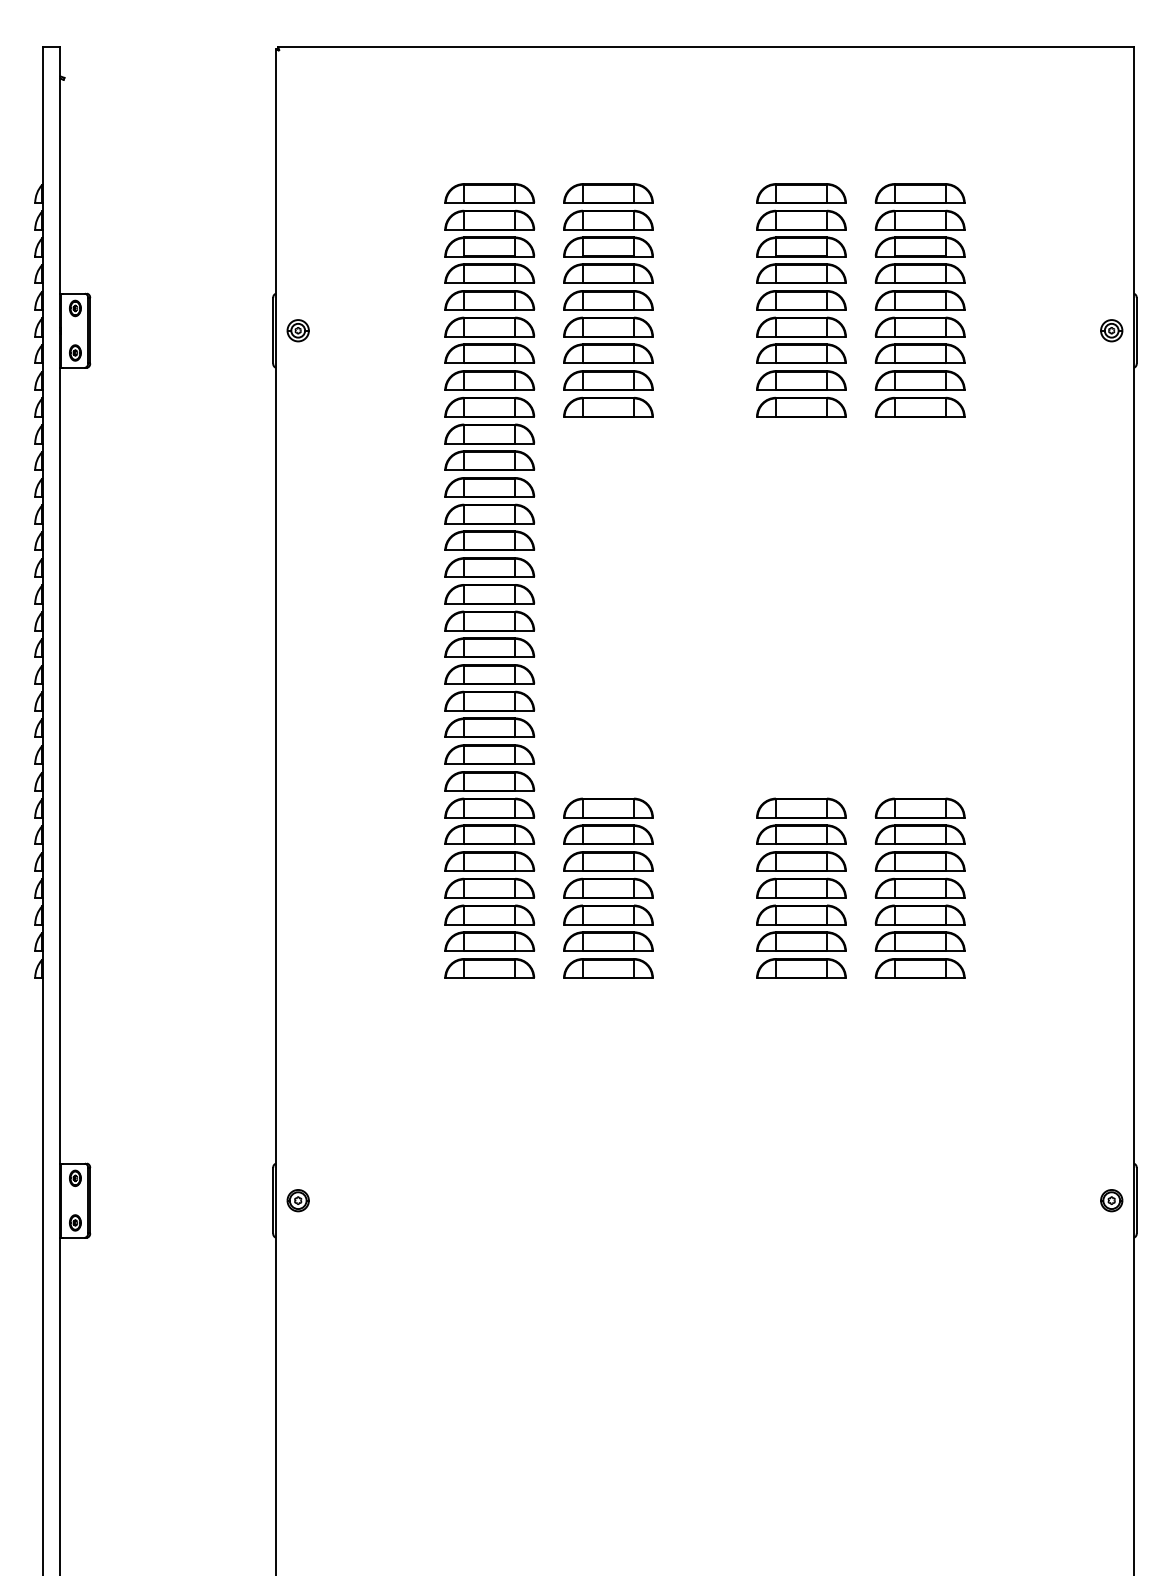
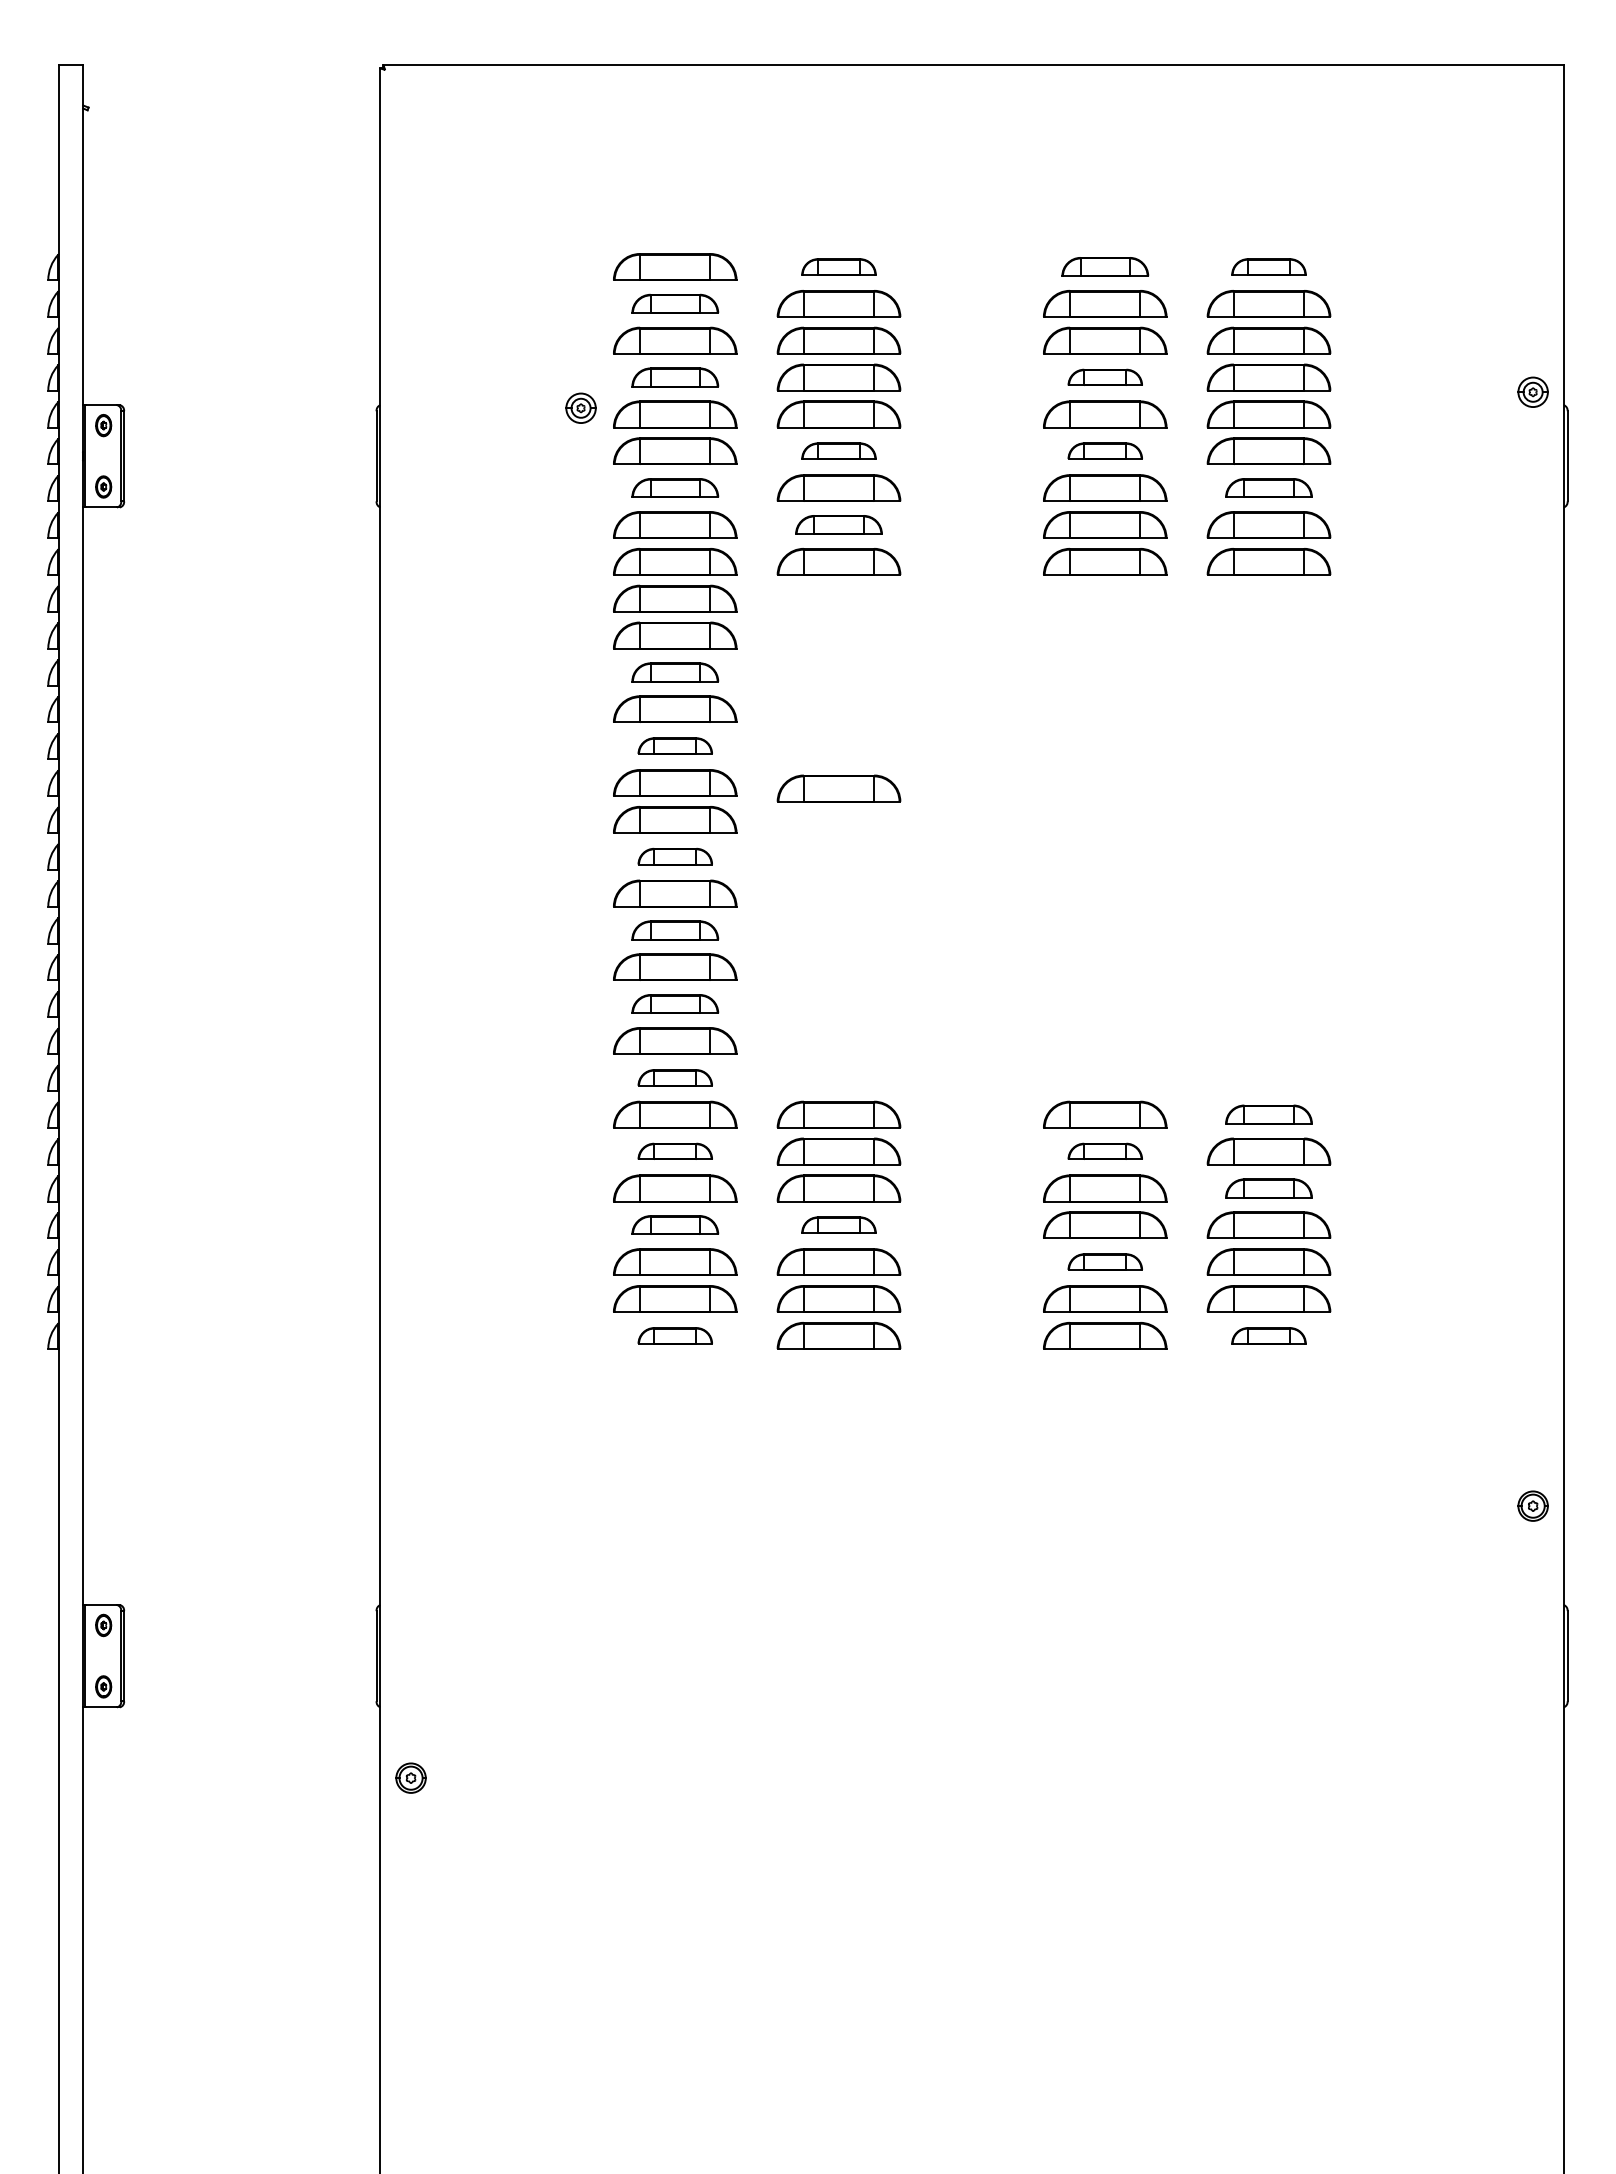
part: (608, 193) -> (838, 266), size x0.6
part: (801, 193) -> (1105, 266), size x0.7
part: (919, 193) -> (1268, 266), size x0.6
part: (489, 219) -> (675, 303), size x0.7
part: (489, 273) -> (675, 377), size x0.7
part: (801, 273) -> (1105, 377), size x0.6
part: (608, 326) -> (838, 450), size x0.6
part: (801, 326) -> (1105, 450), size x0.6
part: (297, 330) -> (580, 407), moved
part: (1111, 330) -> (1532, 391), moved
part: (489, 353) -> (675, 487), size x0.7
part: (919, 353) -> (1268, 487), size x0.7
part: (608, 380) -> (838, 524), size x0.7
part: (489, 487) -> (675, 672), size x0.7
part: (489, 540) -> (675, 745), size x0.6
part: (608, 571) -> (838, 788), added
part: (489, 620) -> (675, 856), size x0.6
part: (489, 674) -> (675, 930), size x0.7
part: (489, 727) -> (675, 1003), size x0.7
part: (489, 781) -> (675, 1077), size x0.6
part: (919, 807) -> (1268, 1114), size x0.7
part: (489, 834) -> (675, 1151), size x0.6
part: (801, 834) -> (1105, 1151), size x0.6
part: (919, 861) -> (1268, 1188), size x0.7
part: (489, 887) -> (675, 1224), size x0.7
part: (608, 887) -> (838, 1224), size x0.6
part: (801, 914) -> (1105, 1261), size x0.6
part: (489, 968) -> (675, 1335), size x0.6
part: (919, 968) -> (1268, 1335), size x0.6
part: (297, 1200) -> (410, 1777), moved
part: (1111, 1200) -> (1532, 1505), moved

